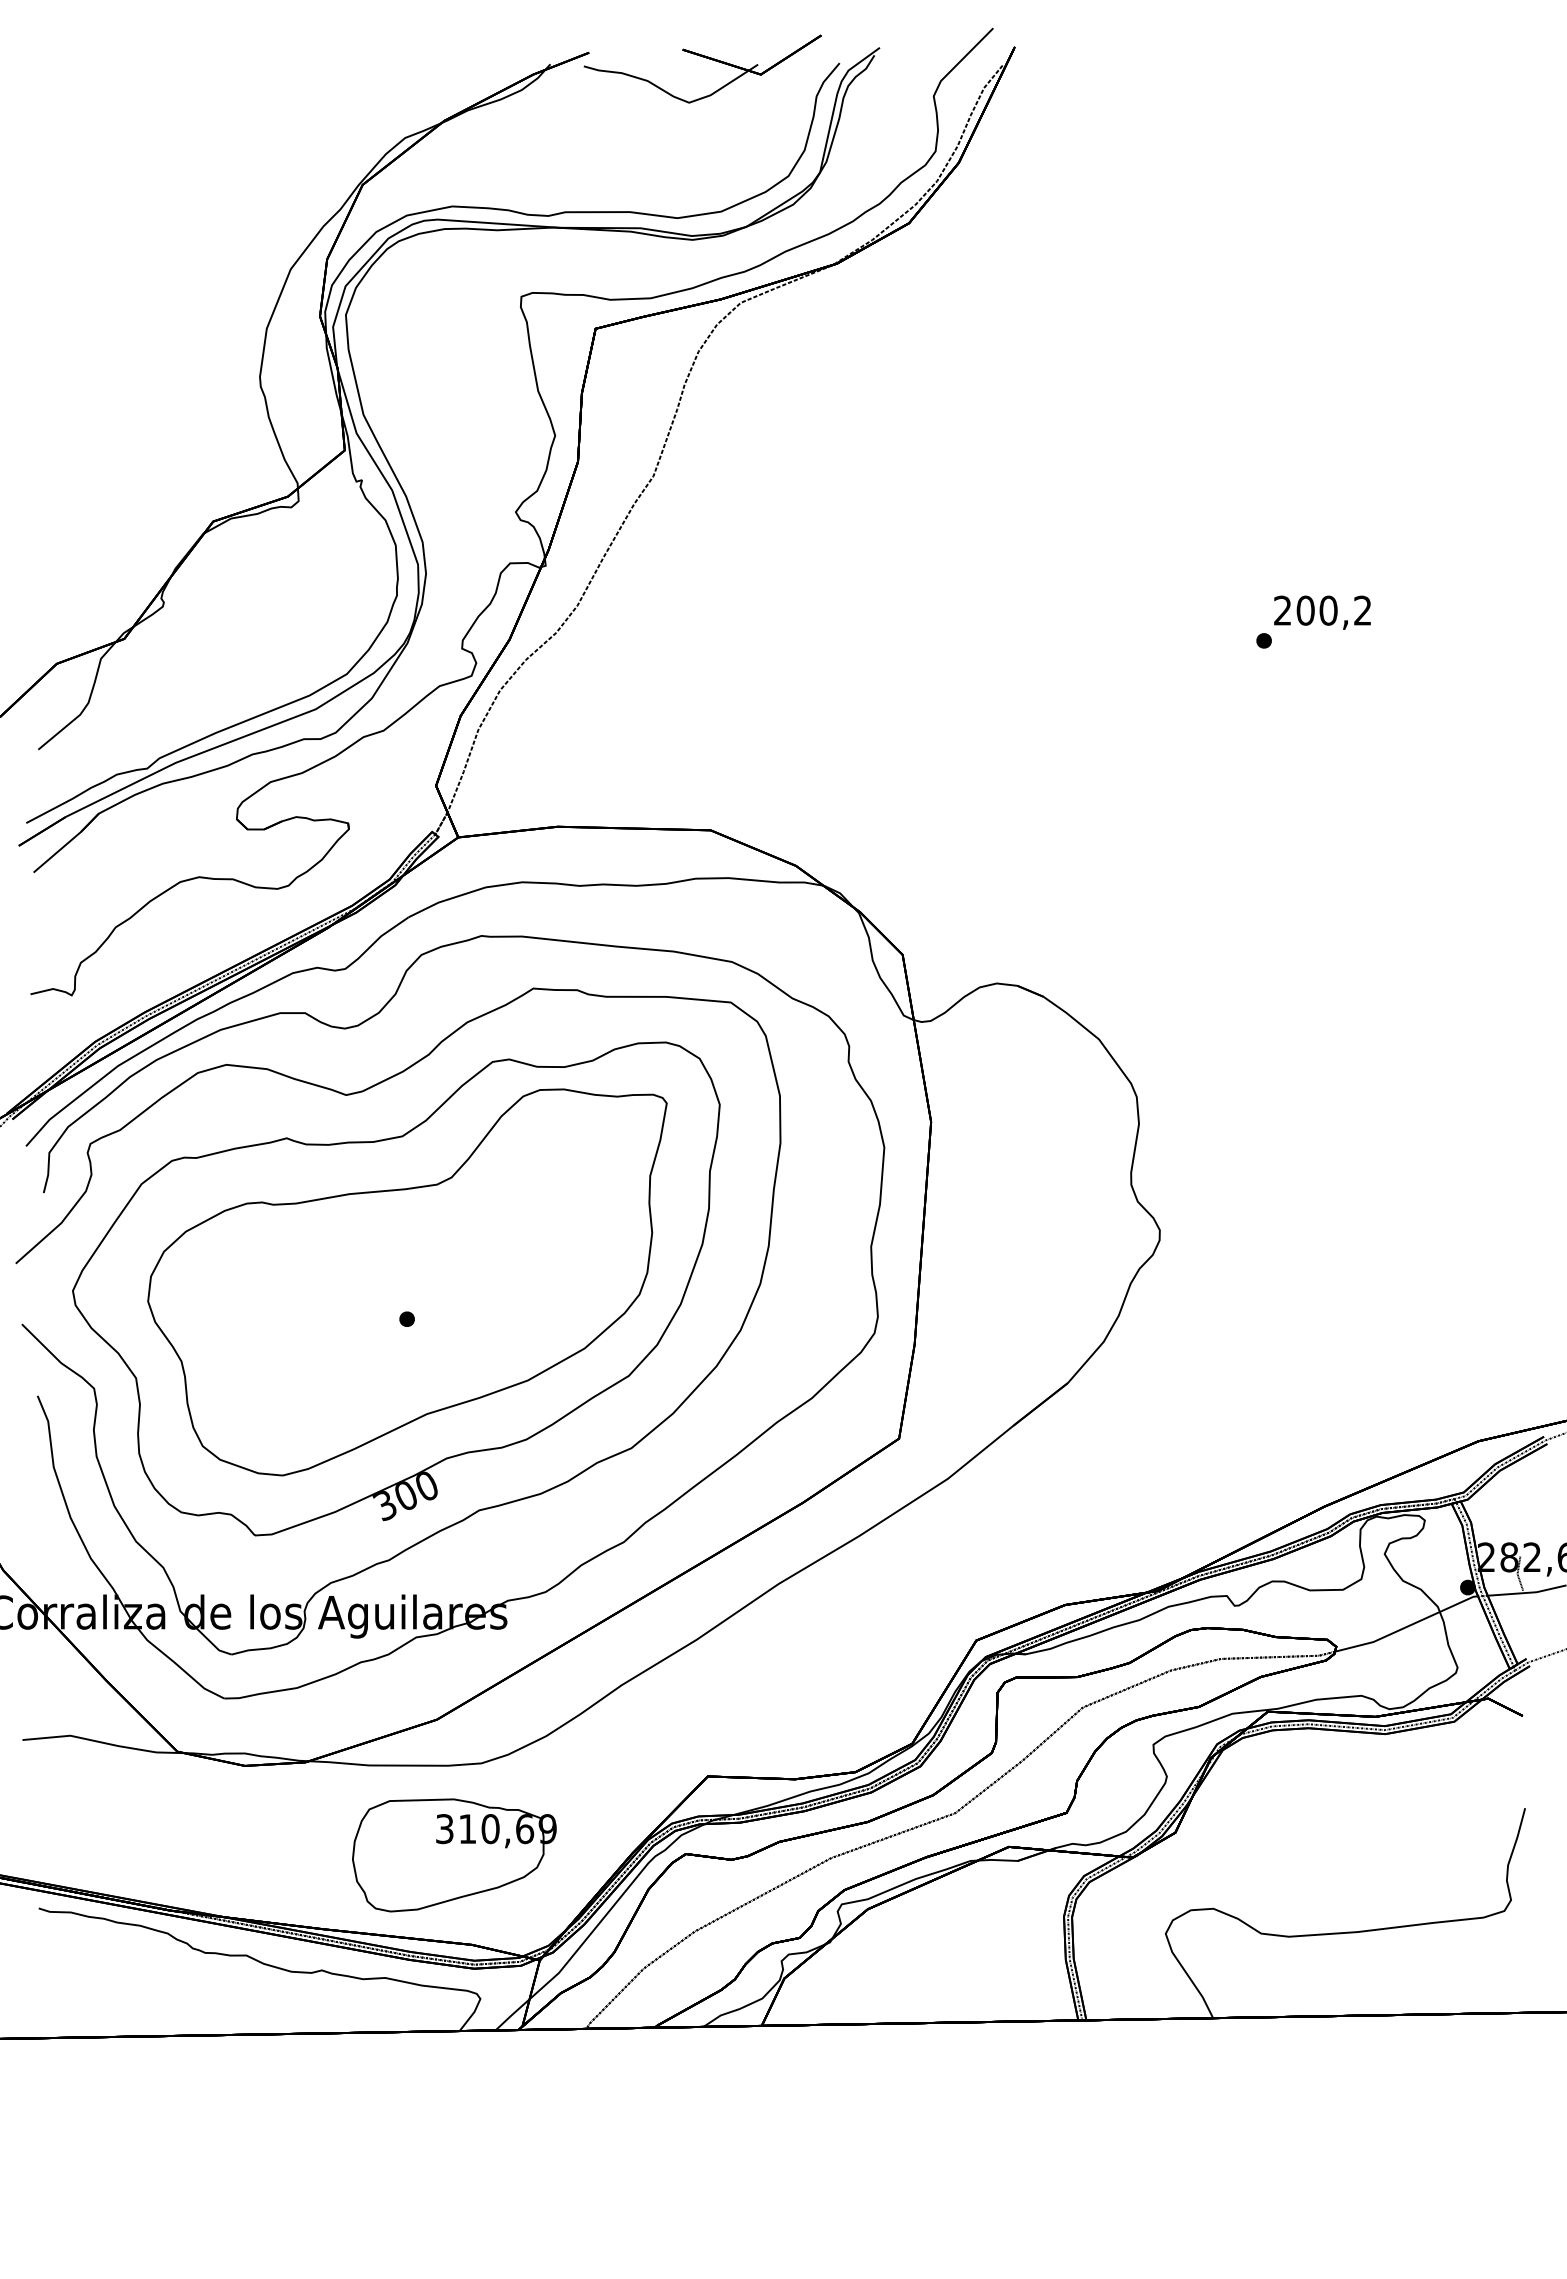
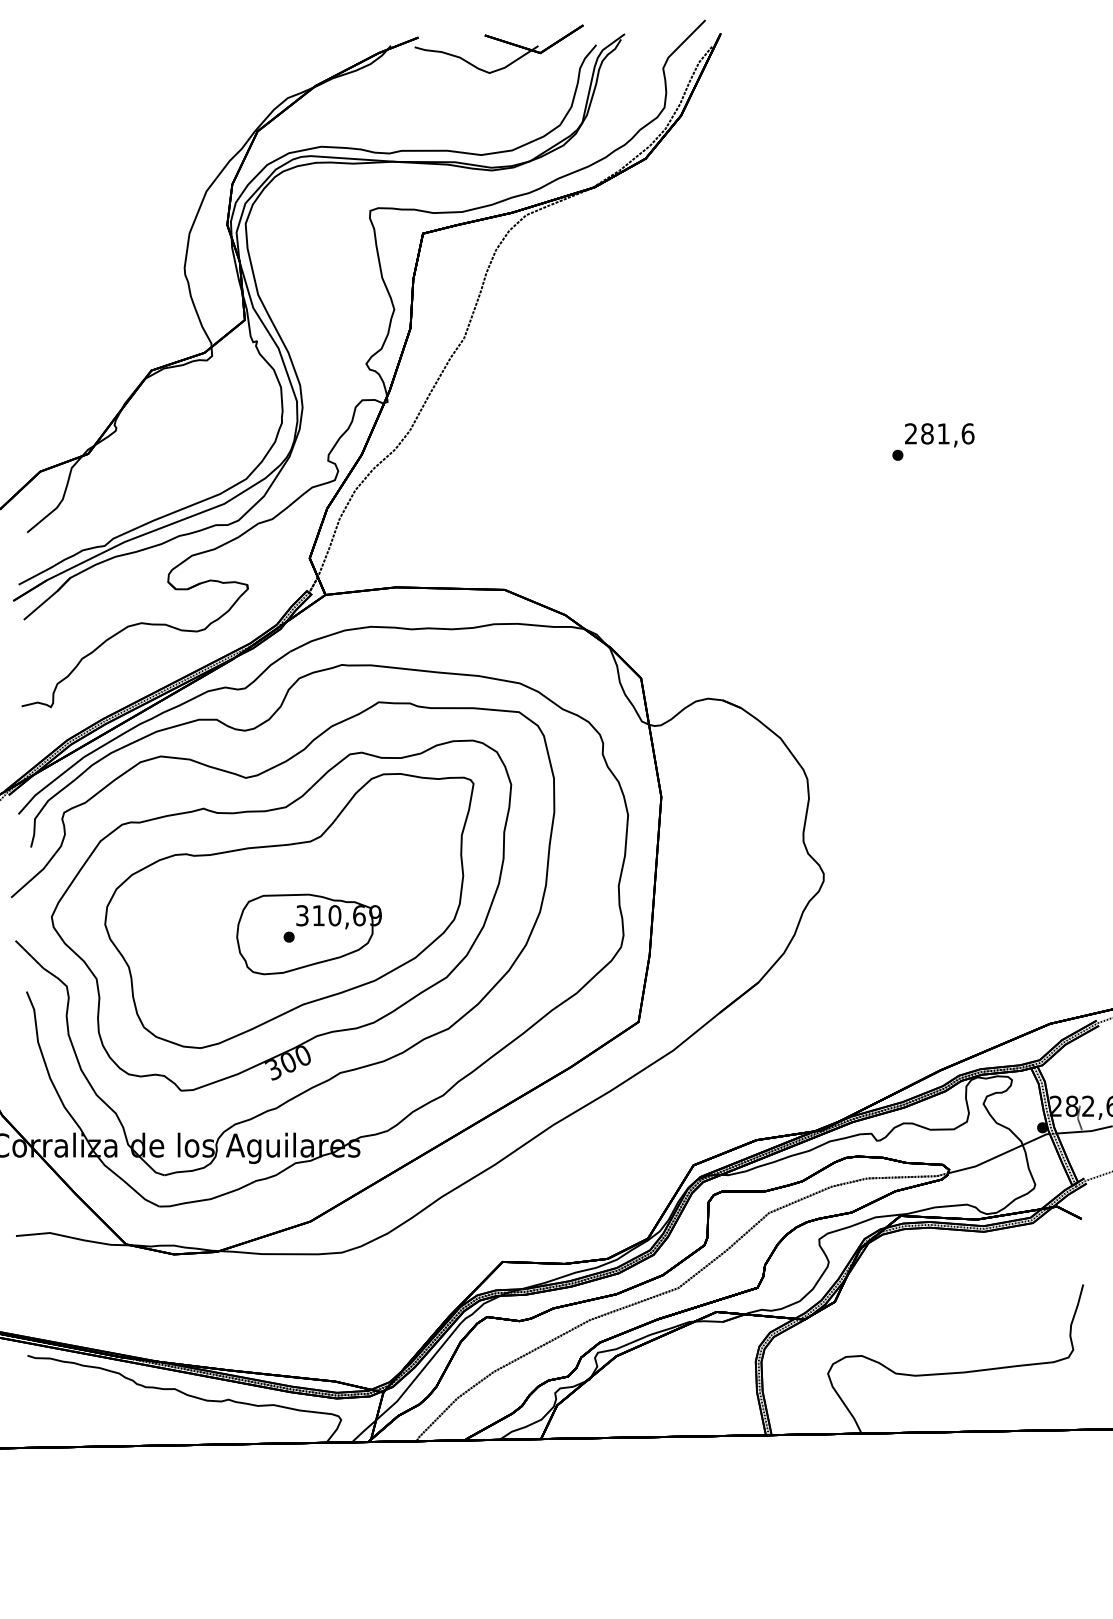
text: (1334, 610) -> (947, 433), 200,2 -> 281,6
part: (454, 1855) -> (309, 934), moved

